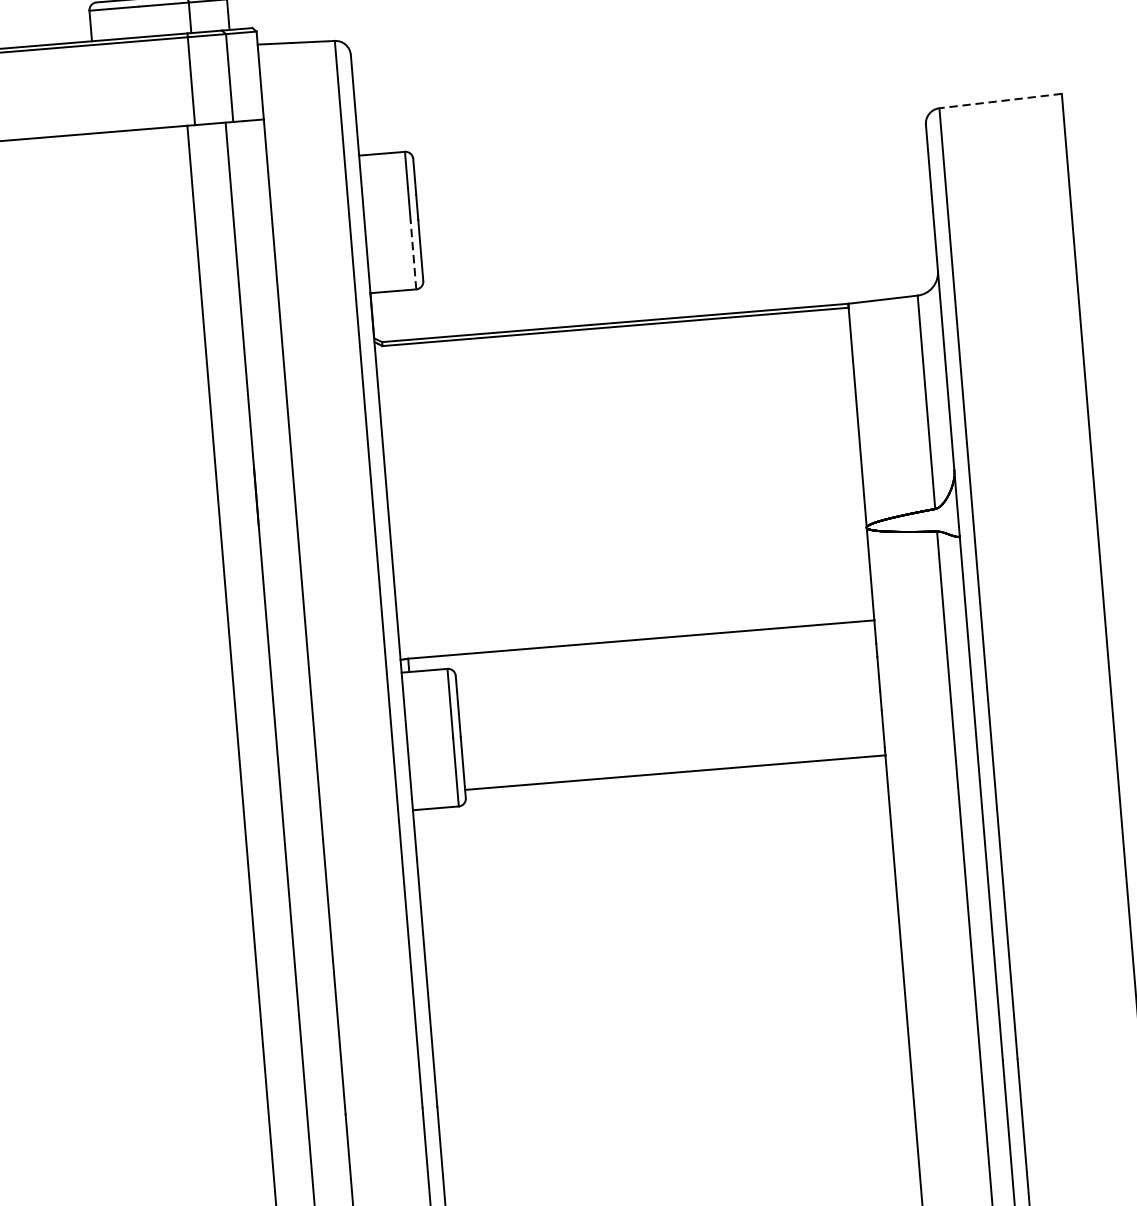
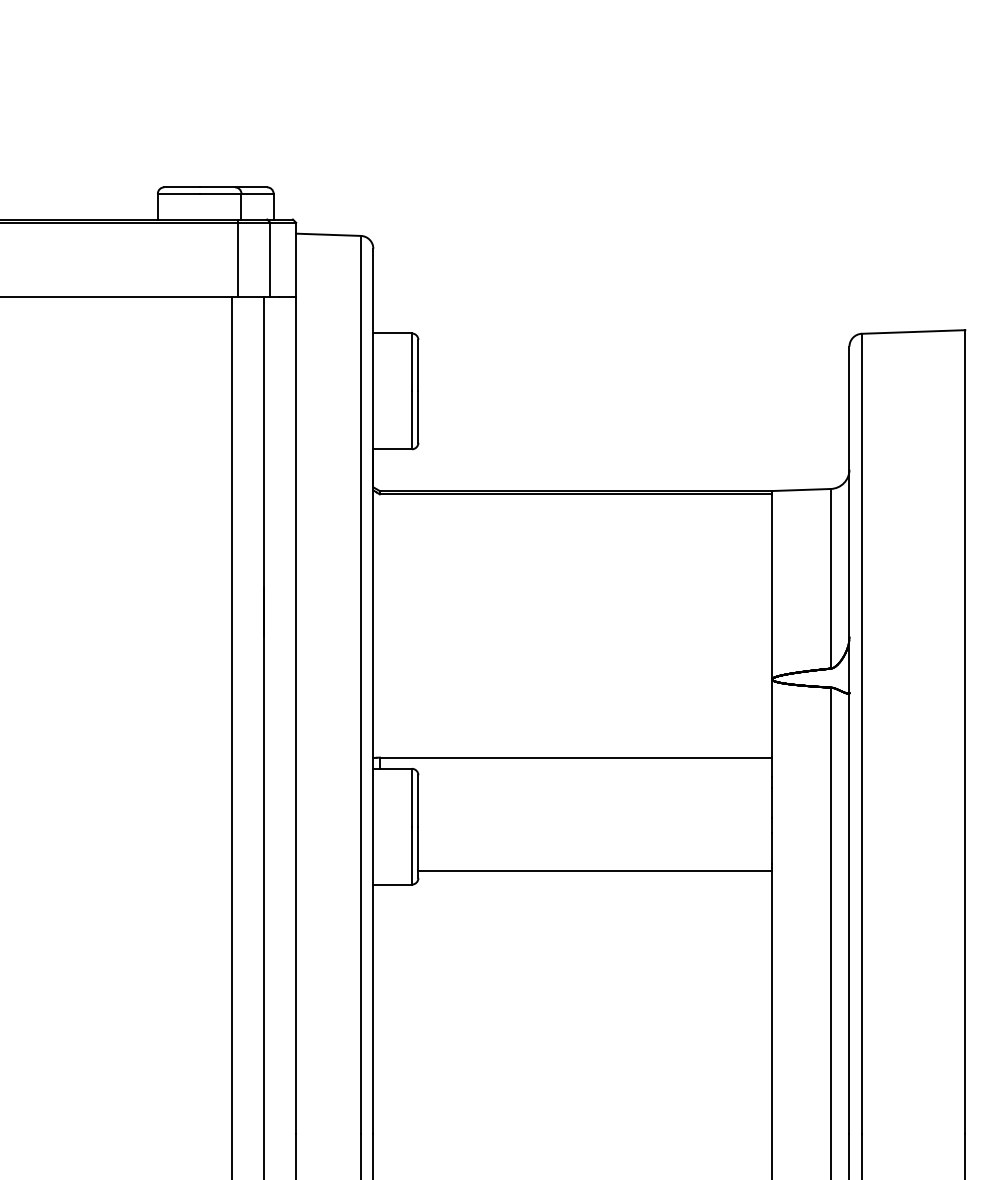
line: (1000, 100) -> (913, 331), dashed -> solid
line: (412, 255) -> (411, 420), dashed -> solid

